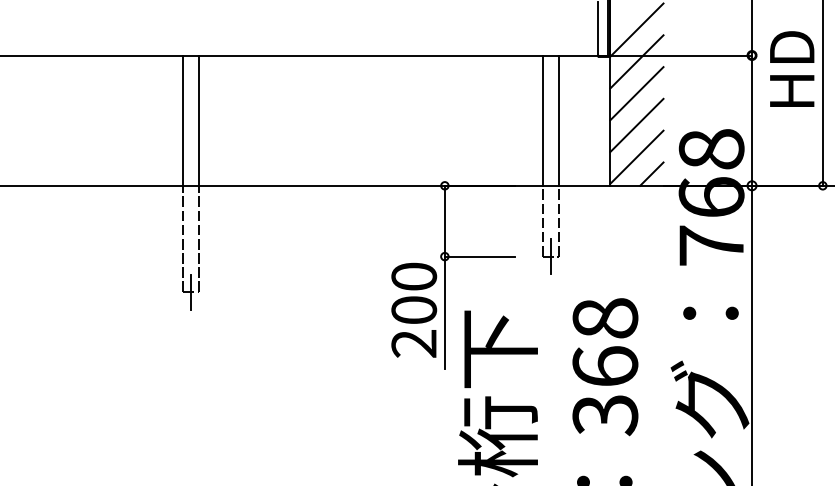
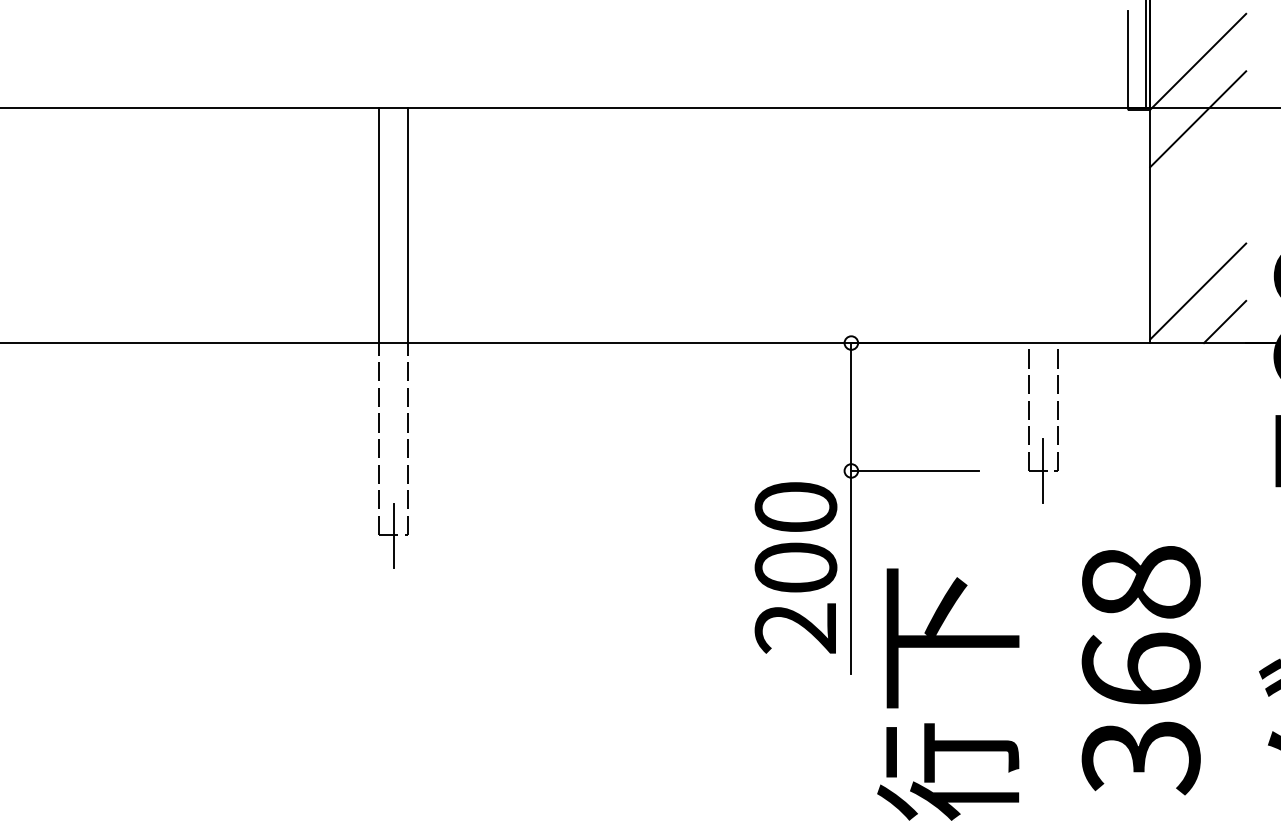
line: (636, 93) -> (1197, 176), removed
line: (543, 120) -> (1029, 225), removed
line: (559, 120) -> (1058, 225), removed
line: (636, 125) -> (1197, 234), removed

